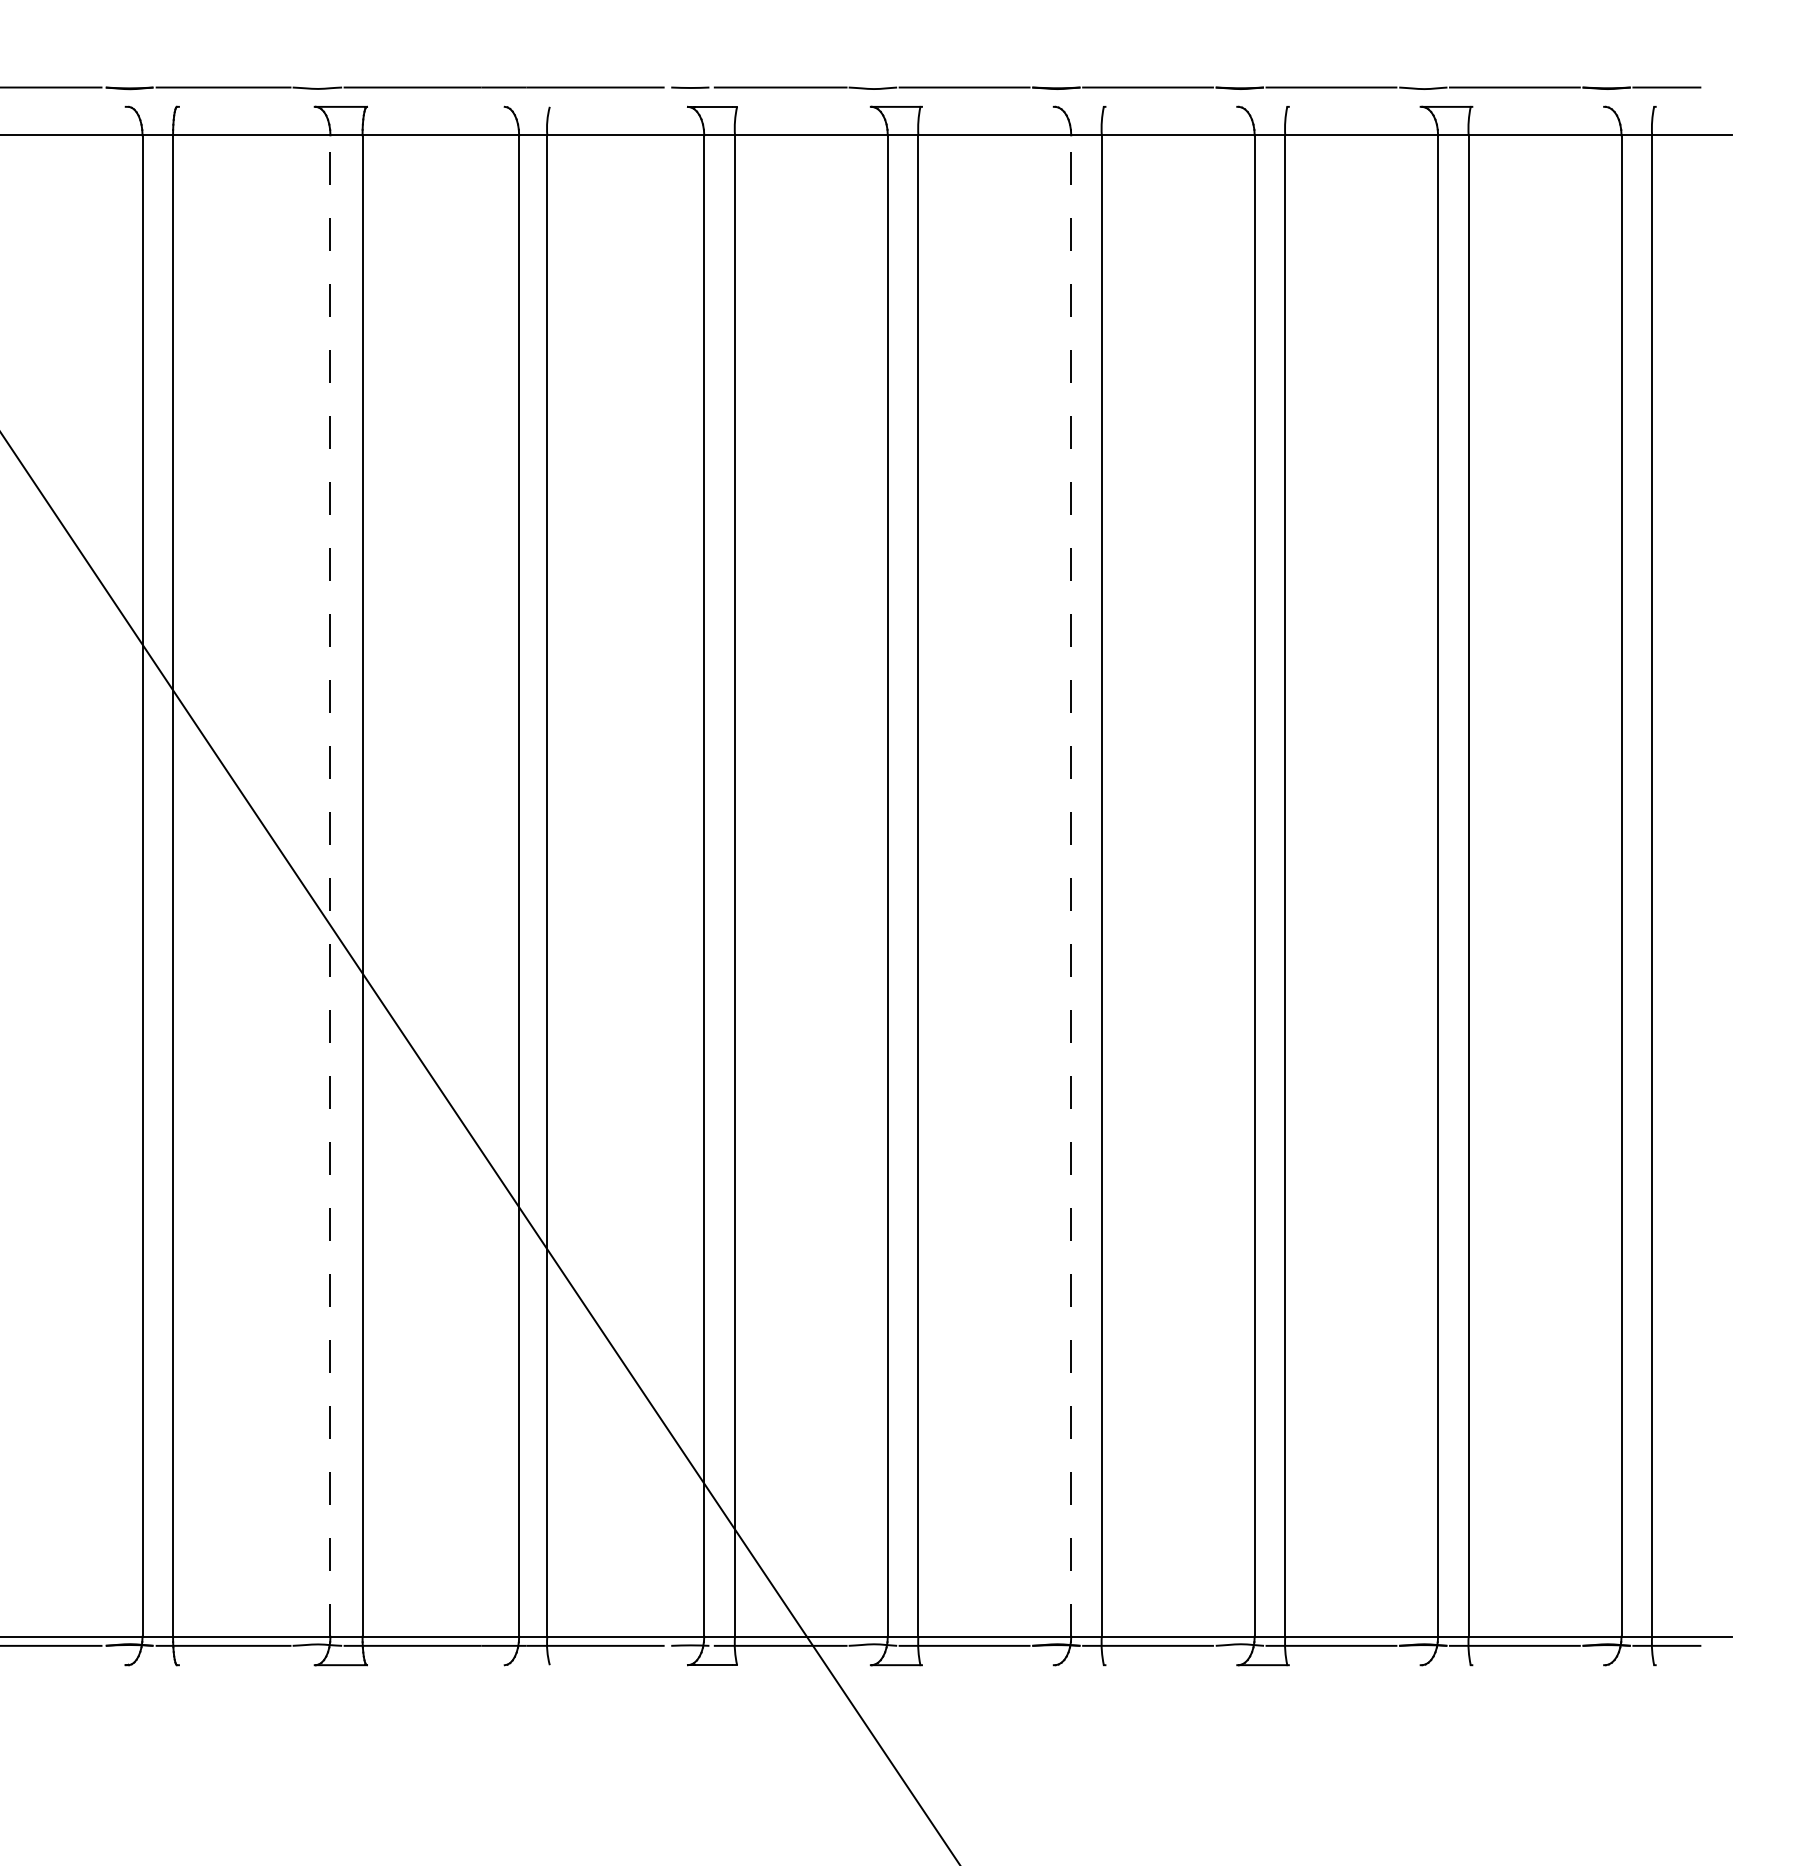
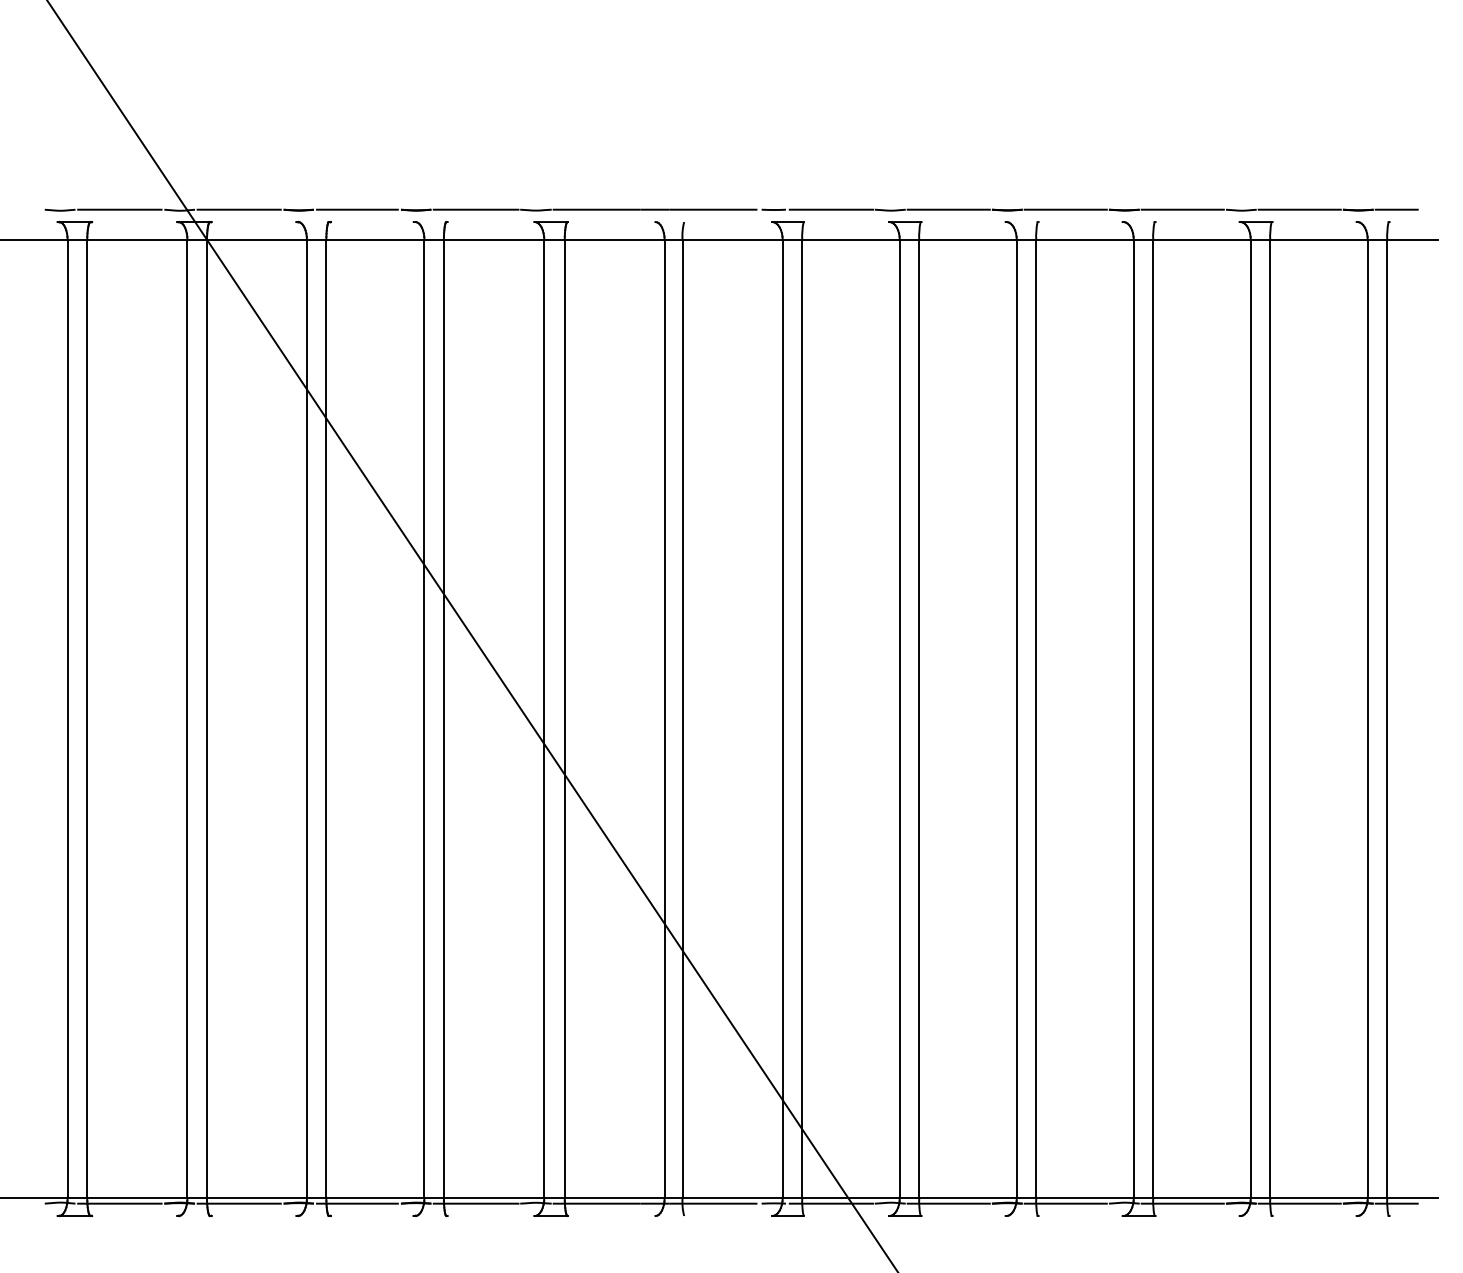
line: (330, 886) -> (544, 719), dashed -> solid
line: (1070, 886) -> (1016, 719), dashed -> solid

